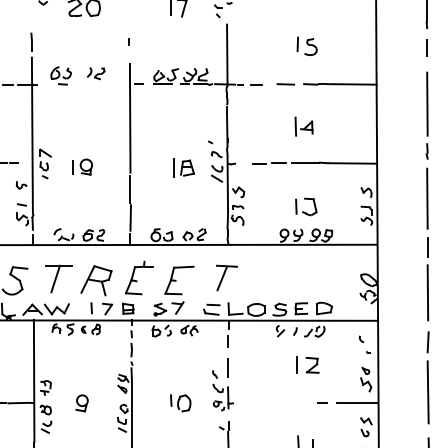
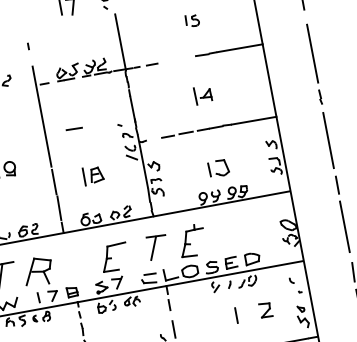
part: (306, 45) -> (191, 20), size x0.7
line: (285, 84) -> (74, 129), moved
part: (184, 167) -> (93, 174), moved
part: (139, 277) -> (192, 240), moved
part: (312, 364) -> (265, 309), moved

